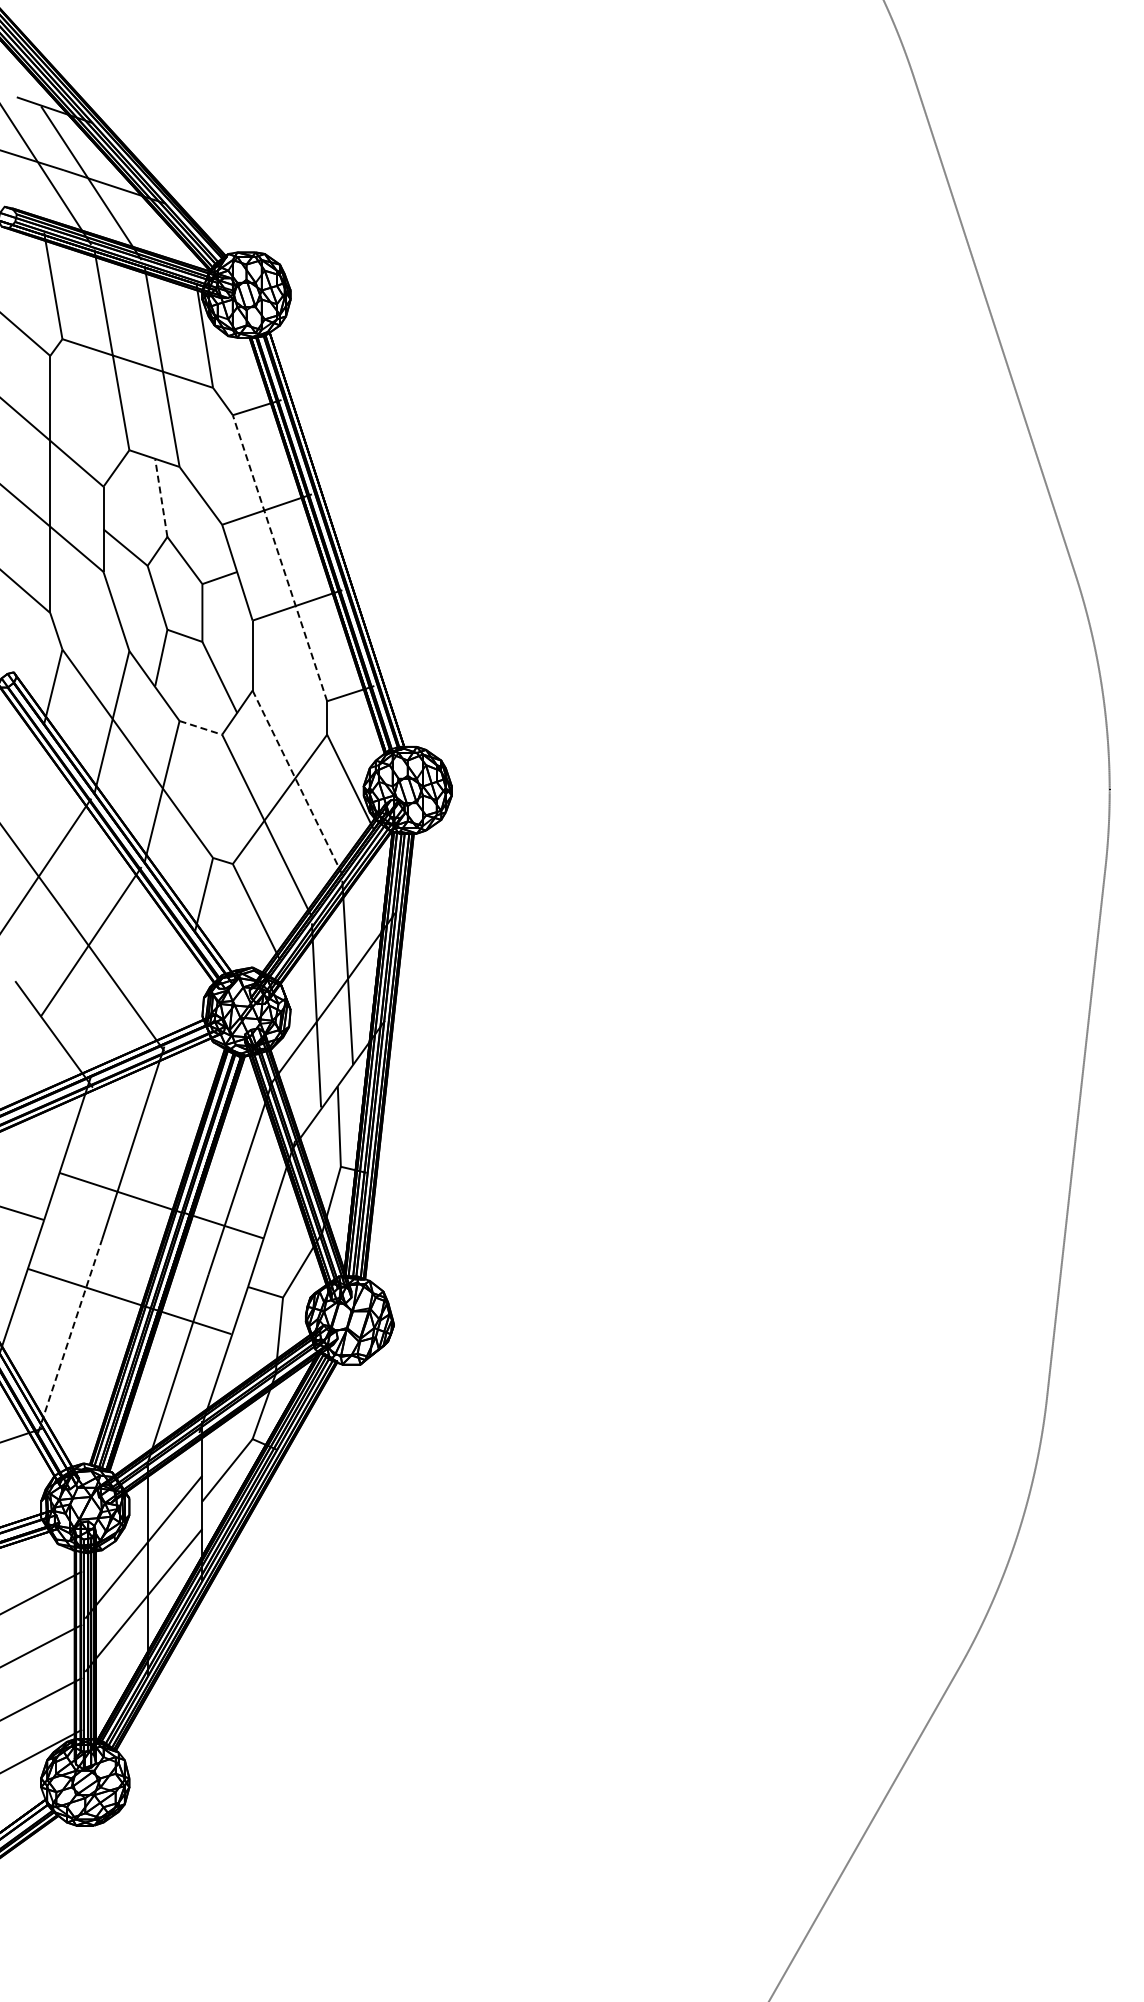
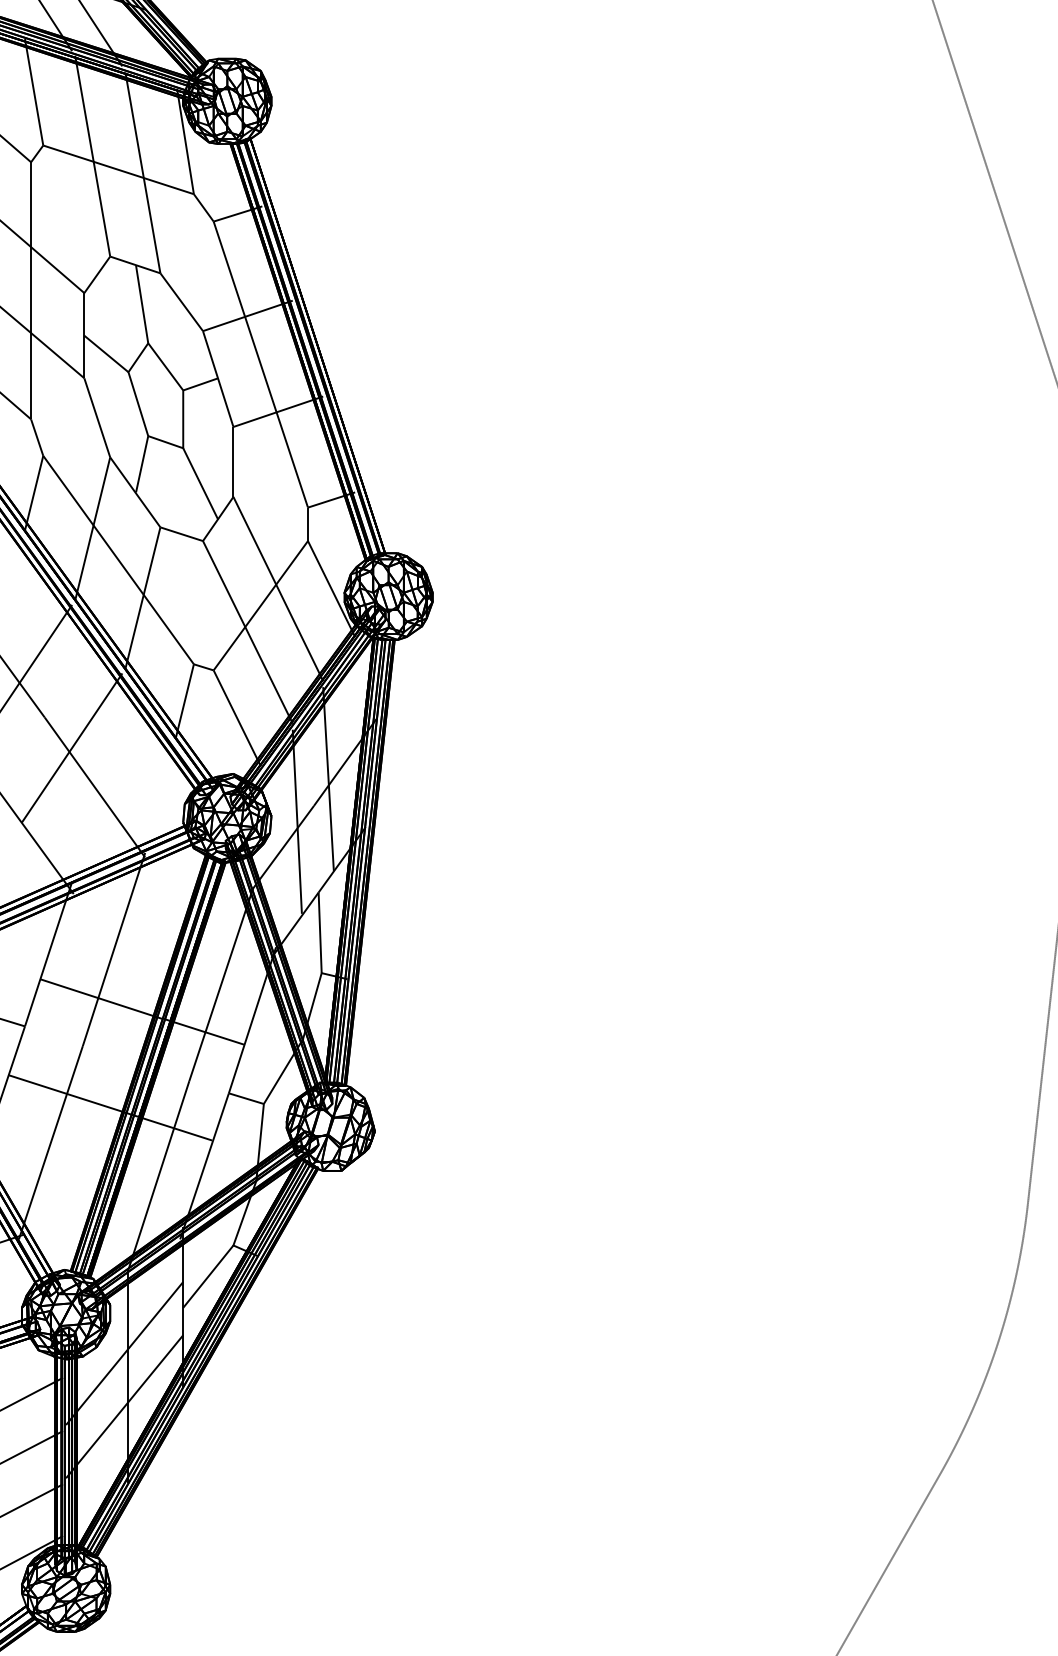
line: (161, 497) -> (142, 303), dashed -> solid
line: (280, 558) -> (261, 364), dashed -> solid
line: (201, 728) -> (182, 534), dashed -> solid
line: (297, 782) -> (278, 588), dashed -> solid
line: (70, 1336) -> (51, 1142), dashed -> solid

